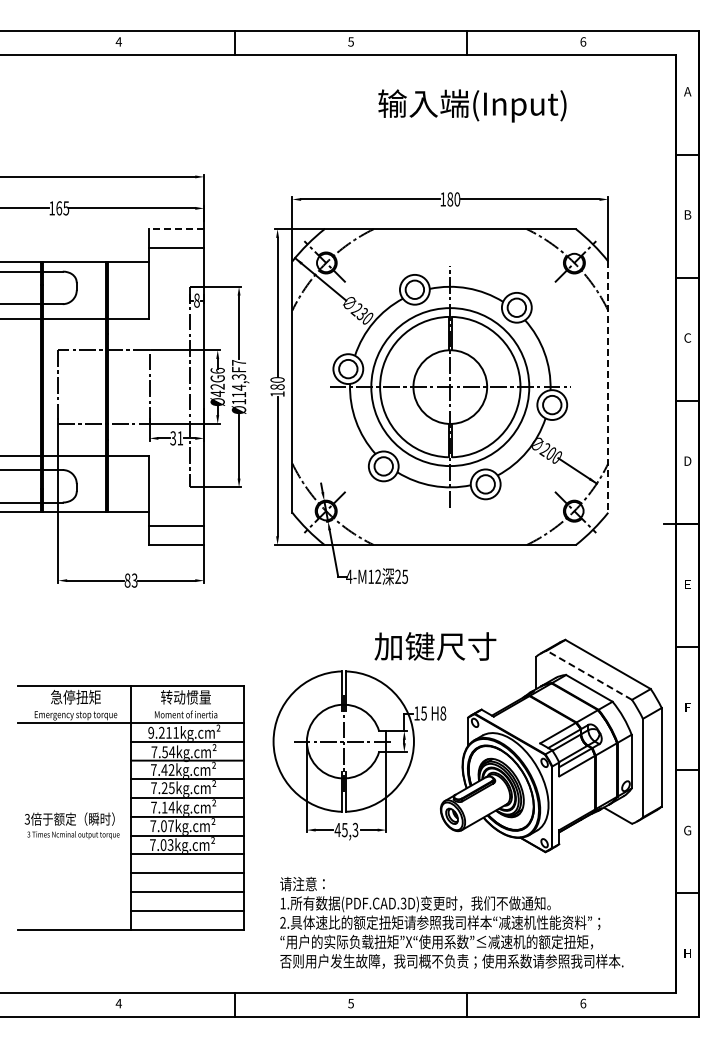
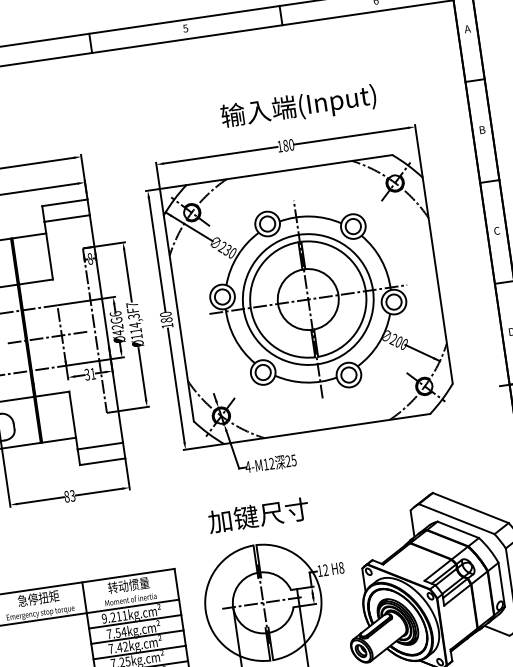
text: (472, 105) -> (298, 107), moved
line: (176, 229) -> (65, 203), dashed -> solid
line: (130, 387) -> (46, 338), added
line: (608, 387) -> (437, 280), dashed -> solid
text: (435, 646) -> (258, 515), moved
line: (588, 675) -> (456, 519), dashed -> solid
text: (423, 713) -> (325, 570), 15 -> 12

